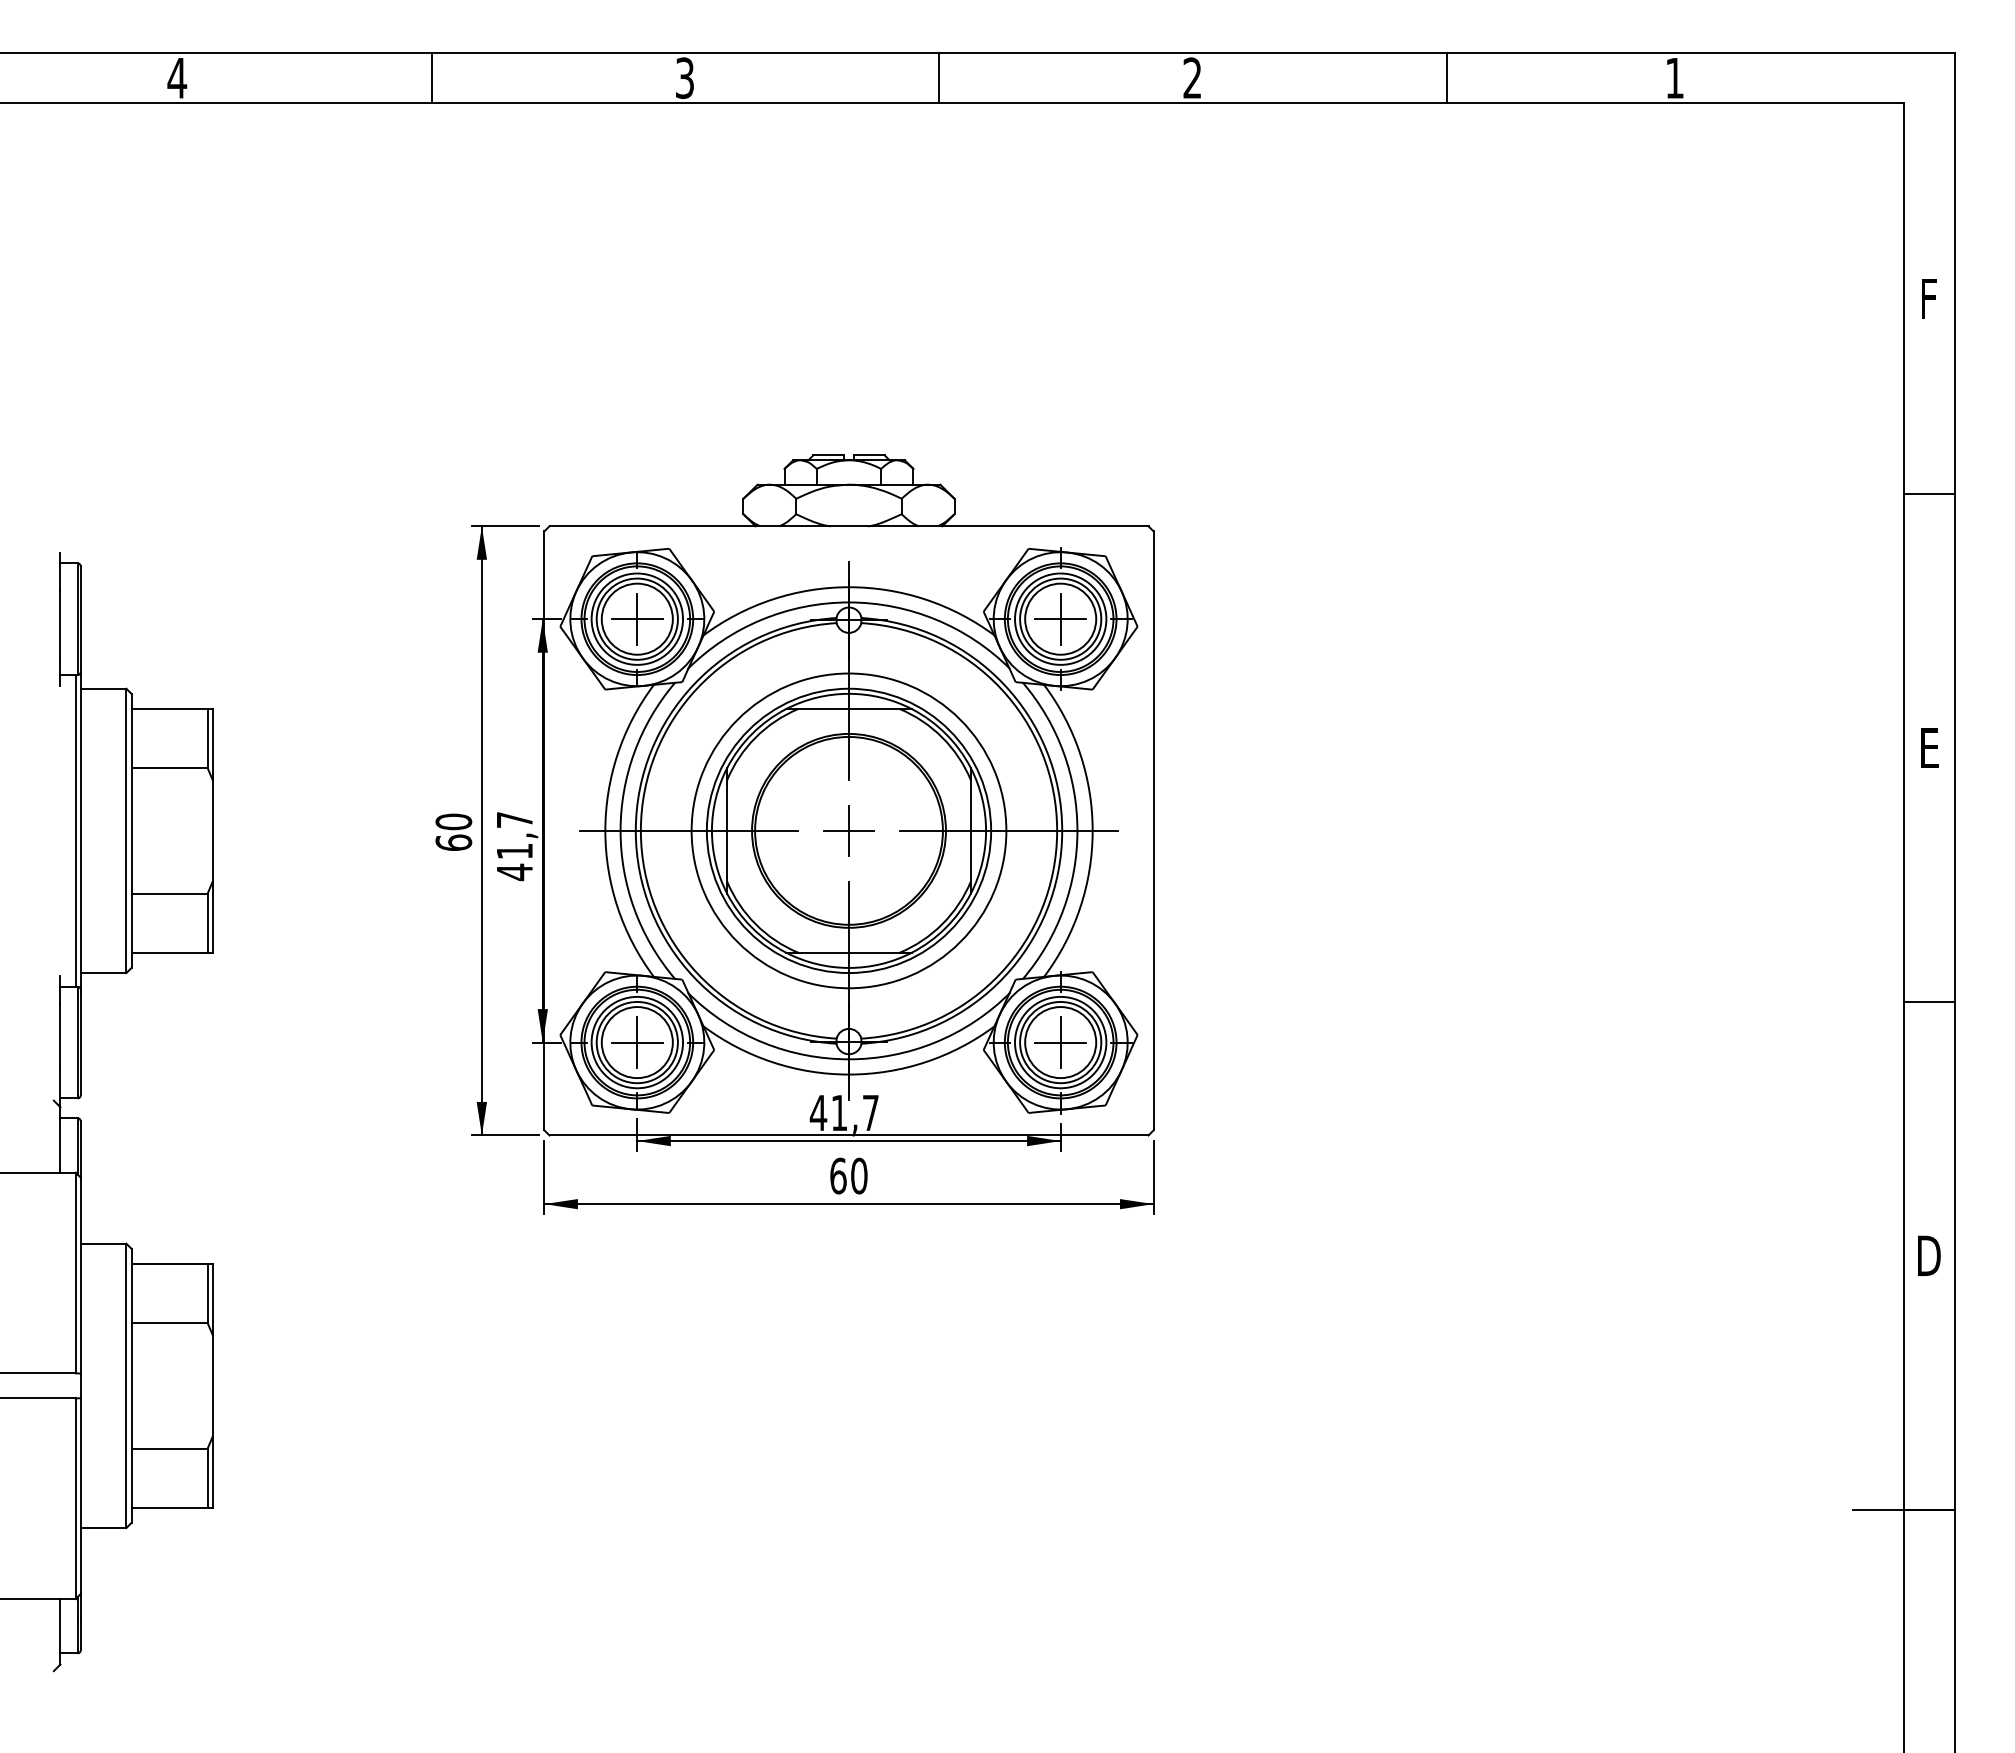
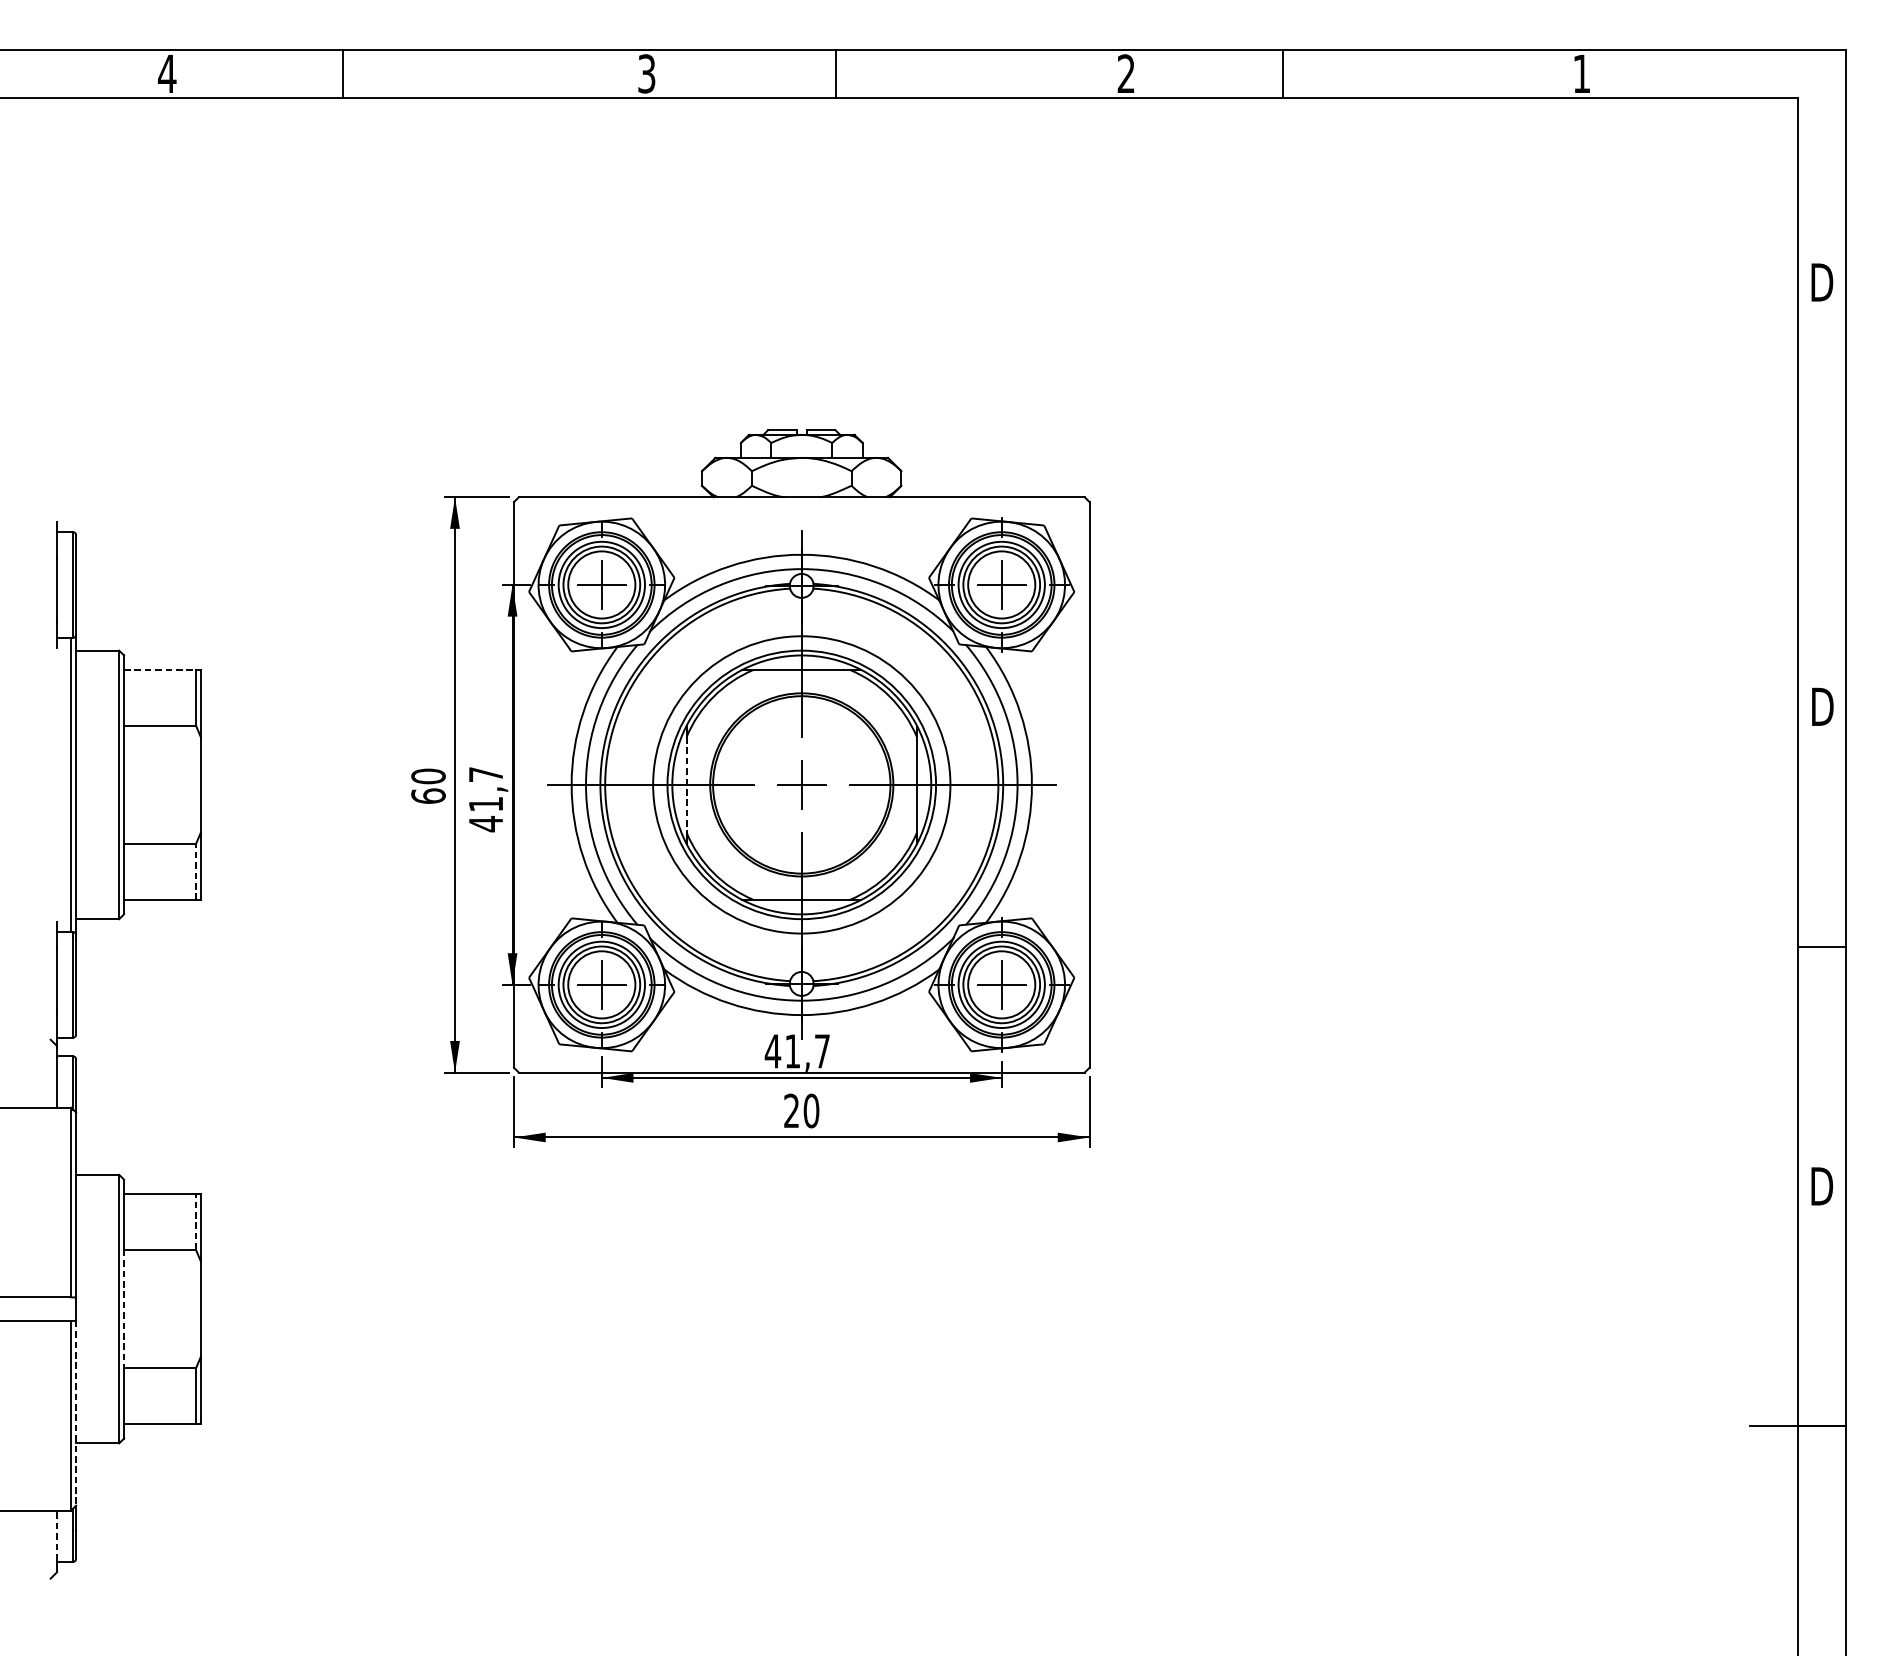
line: (431, 77) -> (343, 73), moved
line: (939, 77) -> (836, 73), moved
line: (1446, 77) -> (1283, 73), moved
text: (1929, 298) -> (1822, 282), F -> D
line: (1928, 494) -> (1821, 467), removed
line: (170, 709) -> (160, 670), solid -> dashed
text: (1929, 748) -> (1822, 707), E -> D
line: (727, 830) -> (687, 784), solid -> dashed
line: (207, 923) -> (195, 872), solid -> dashed
text: (838, 1175) -> (791, 1110), 60 -> 20
line: (207, 1293) -> (195, 1221), solid -> dashed
line: (131, 1385) -> (124, 1308), solid -> dashed
line: (80, 1496) -> (75, 1413), solid -> dashed
line: (60, 1625) -> (56, 1535), solid -> dashed

